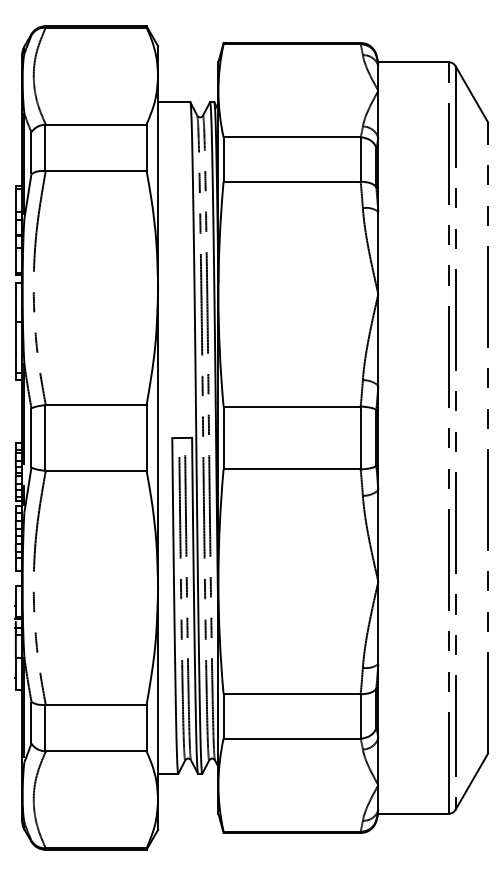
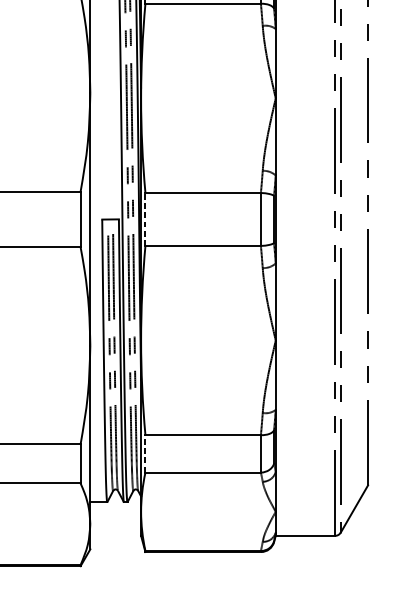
line: (223, 437) -> (145, 219), solid -> dashed
line: (223, 715) -> (145, 453), solid -> dashed

